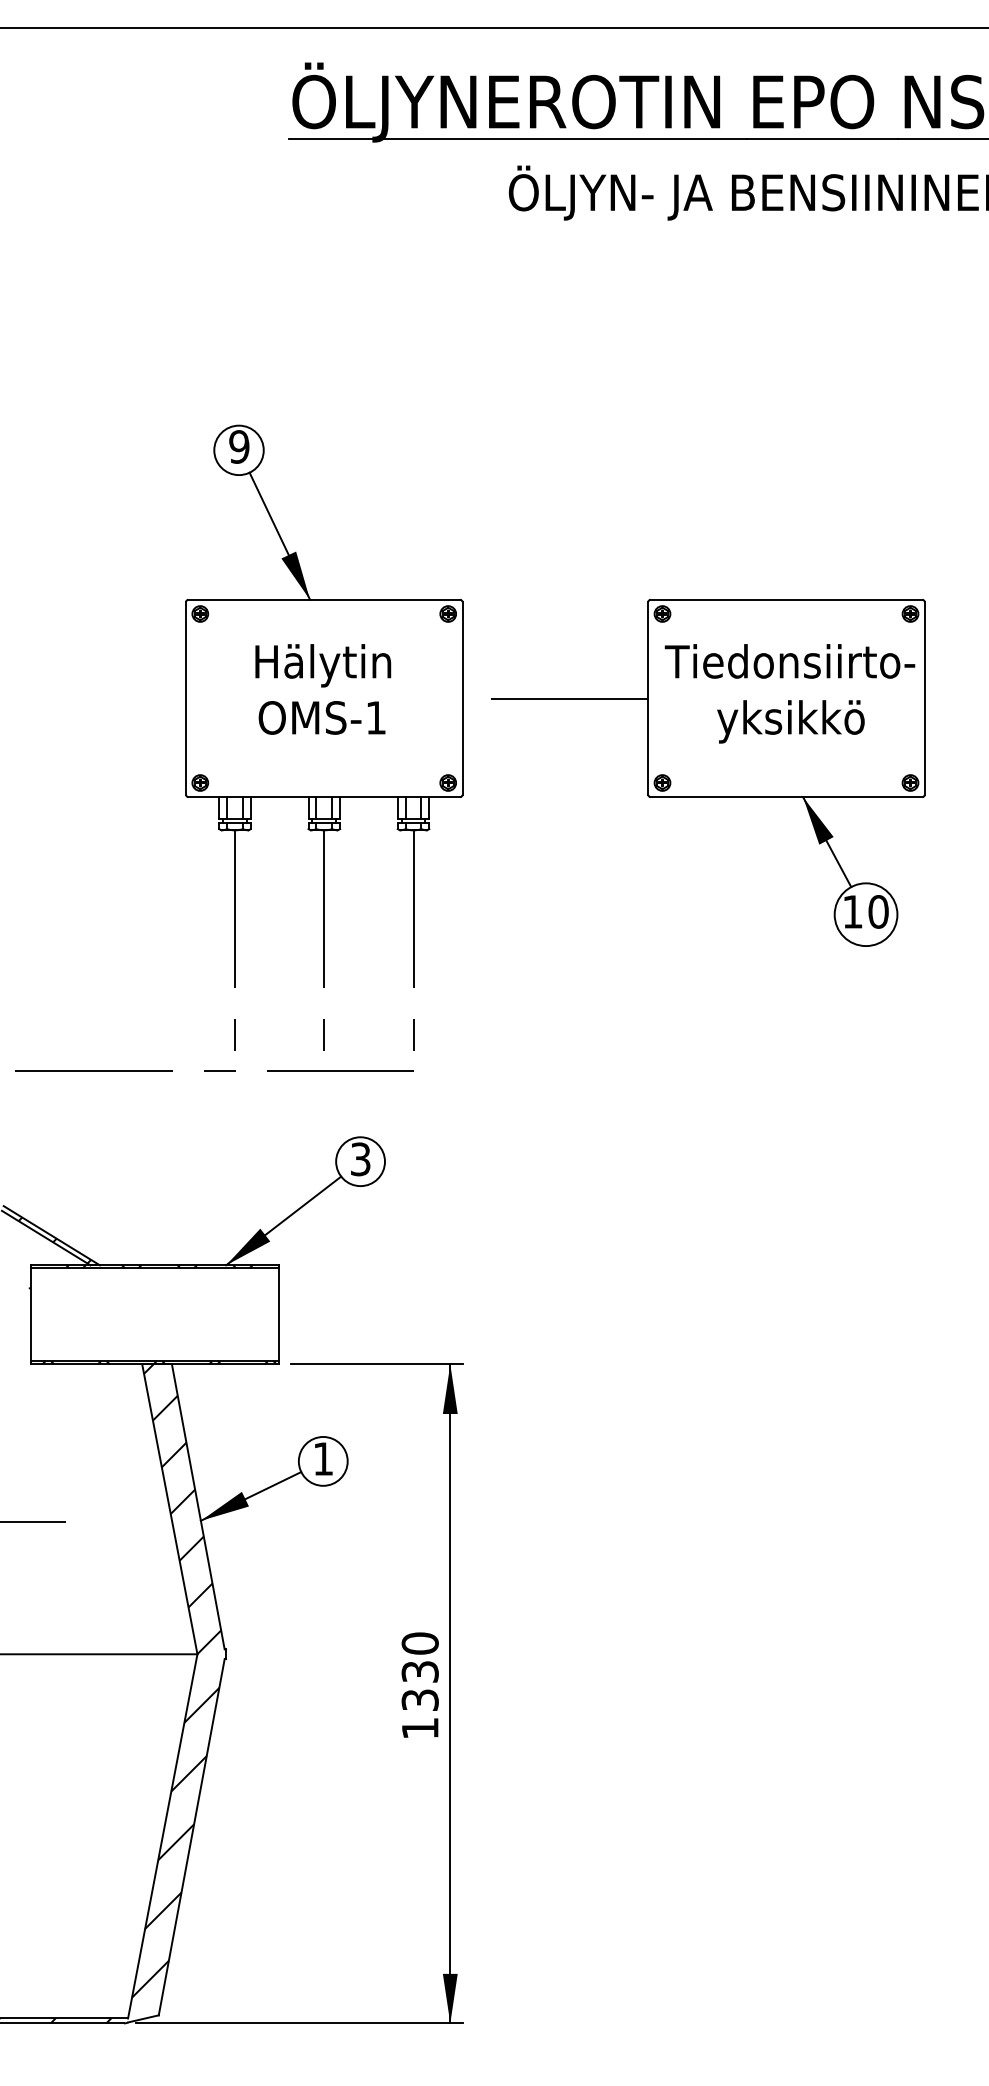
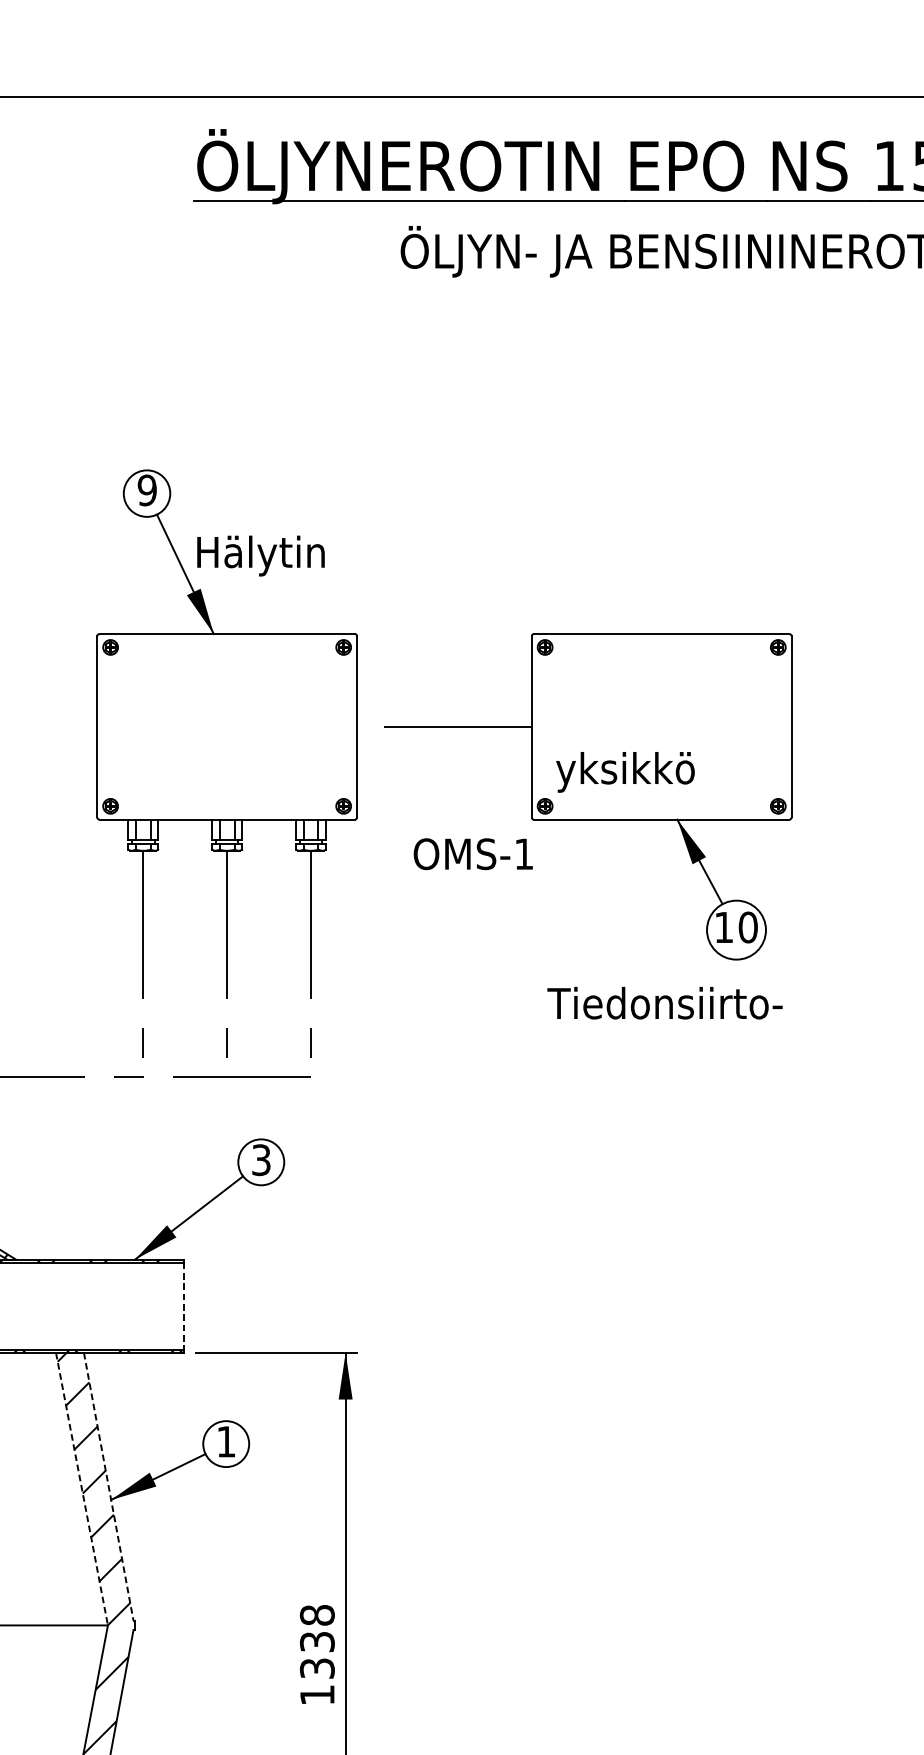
text: (789, 661) -> (664, 1003), moved
text: (323, 665) -> (261, 555), moved
text: (321, 717) -> (472, 853), moved
text: (790, 721) -> (625, 772), moved
line: (278, 1315) -> (184, 1306), solid -> dashed
line: (198, 1506) -> (108, 1486), solid -> dashed
line: (169, 1509) -> (81, 1489), solid -> dashed
text: (419, 1643) -> (316, 1615), 1330 -> 1338

